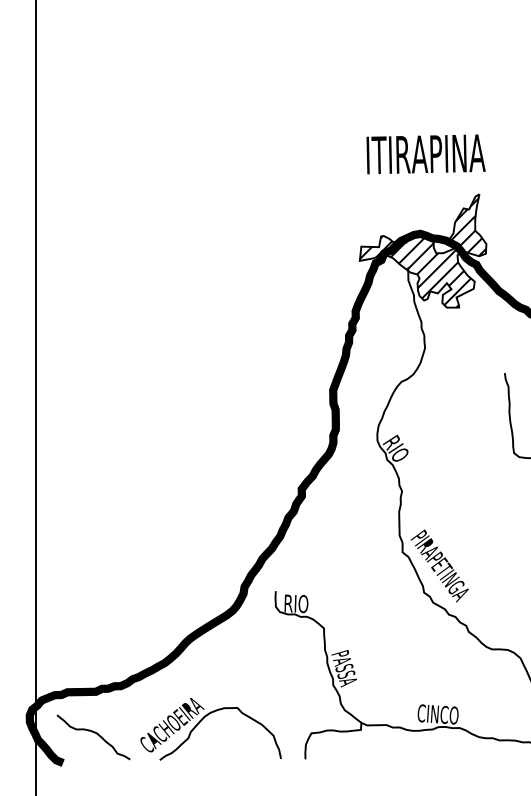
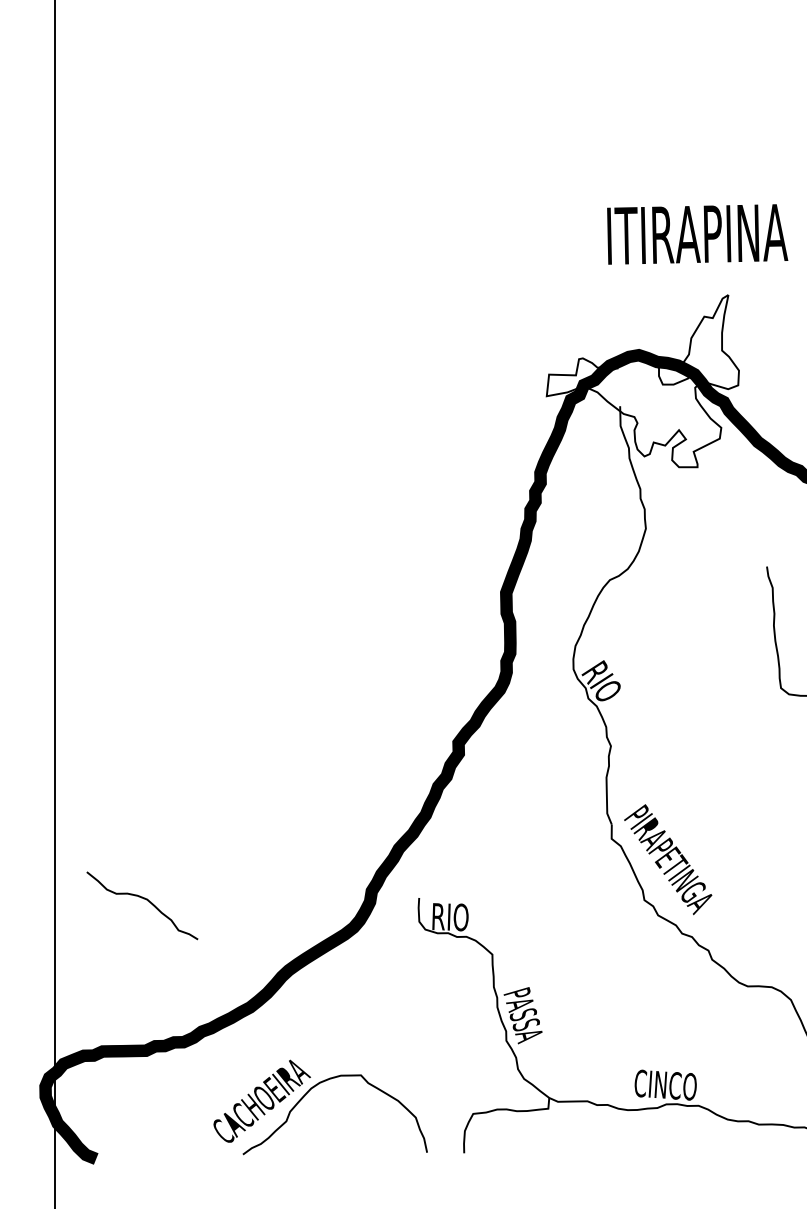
text: (425, 154) -> (696, 234), moved
hatch: (423, 252) -> (643, 383), removed
curve: (94, 733) -> (143, 899), moved

